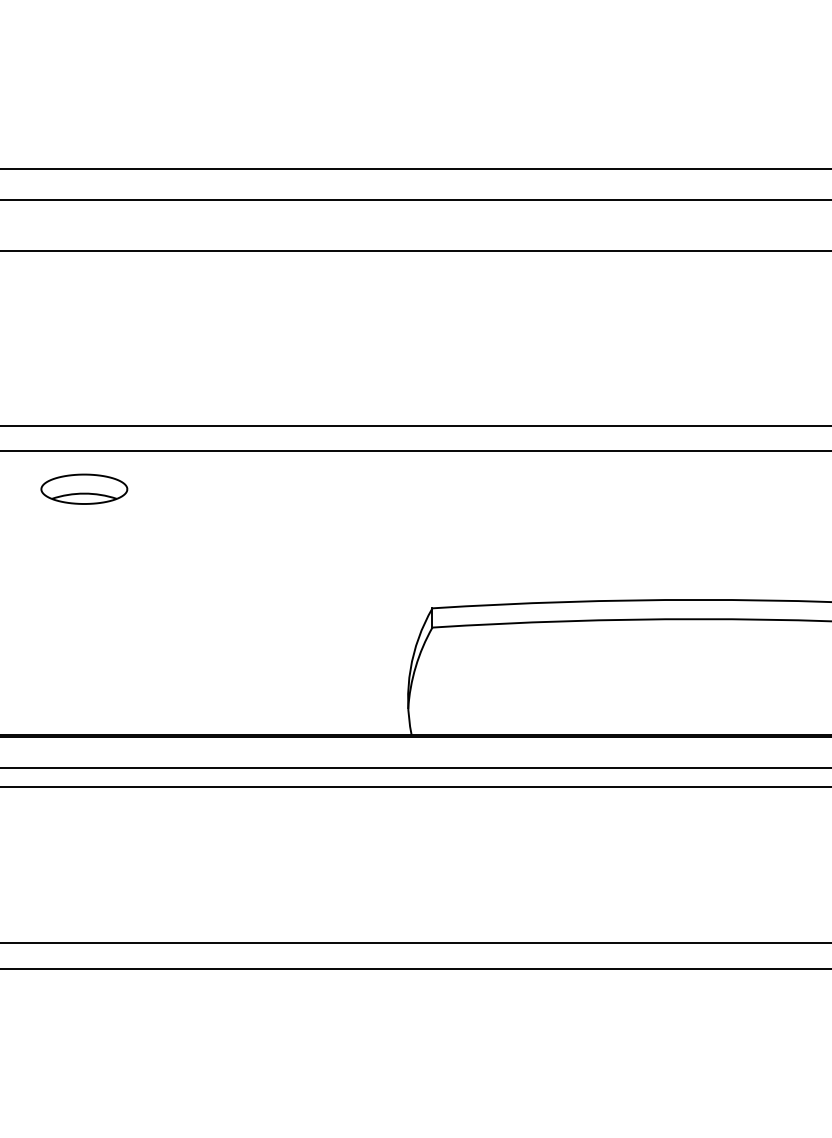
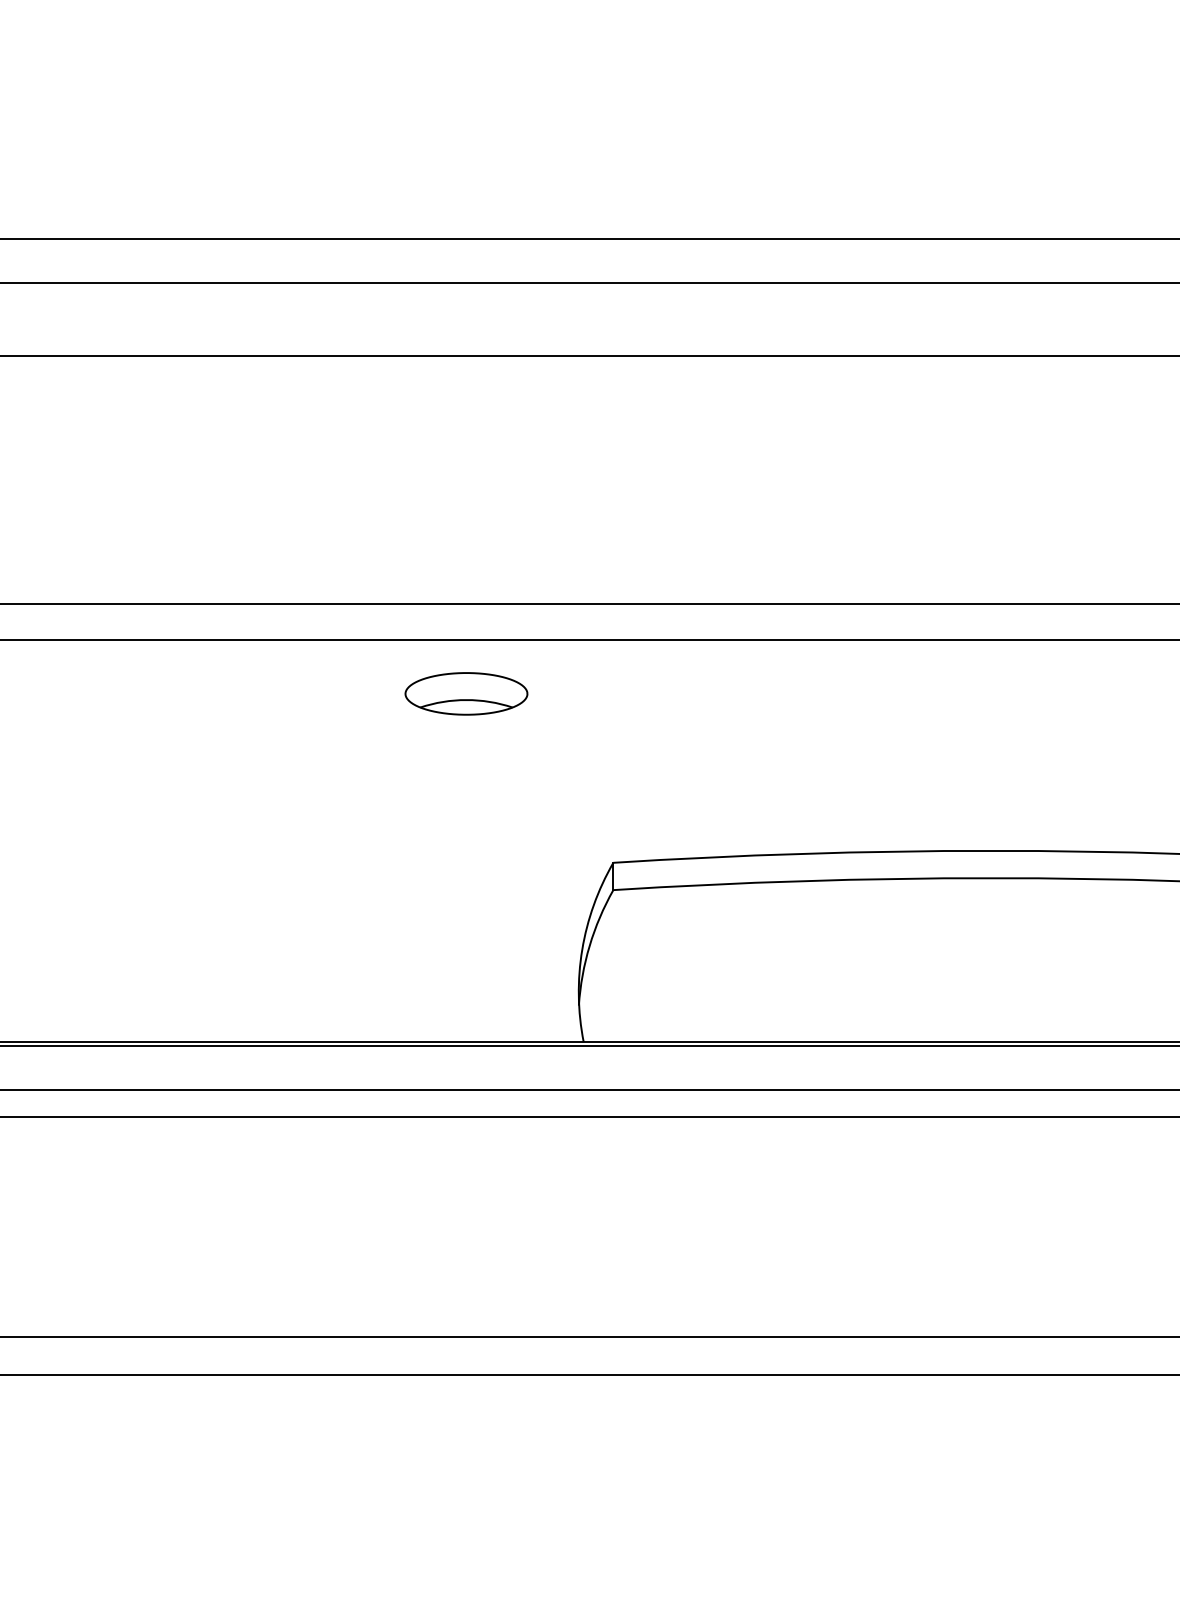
part: (84, 489) -> (466, 693), moved

